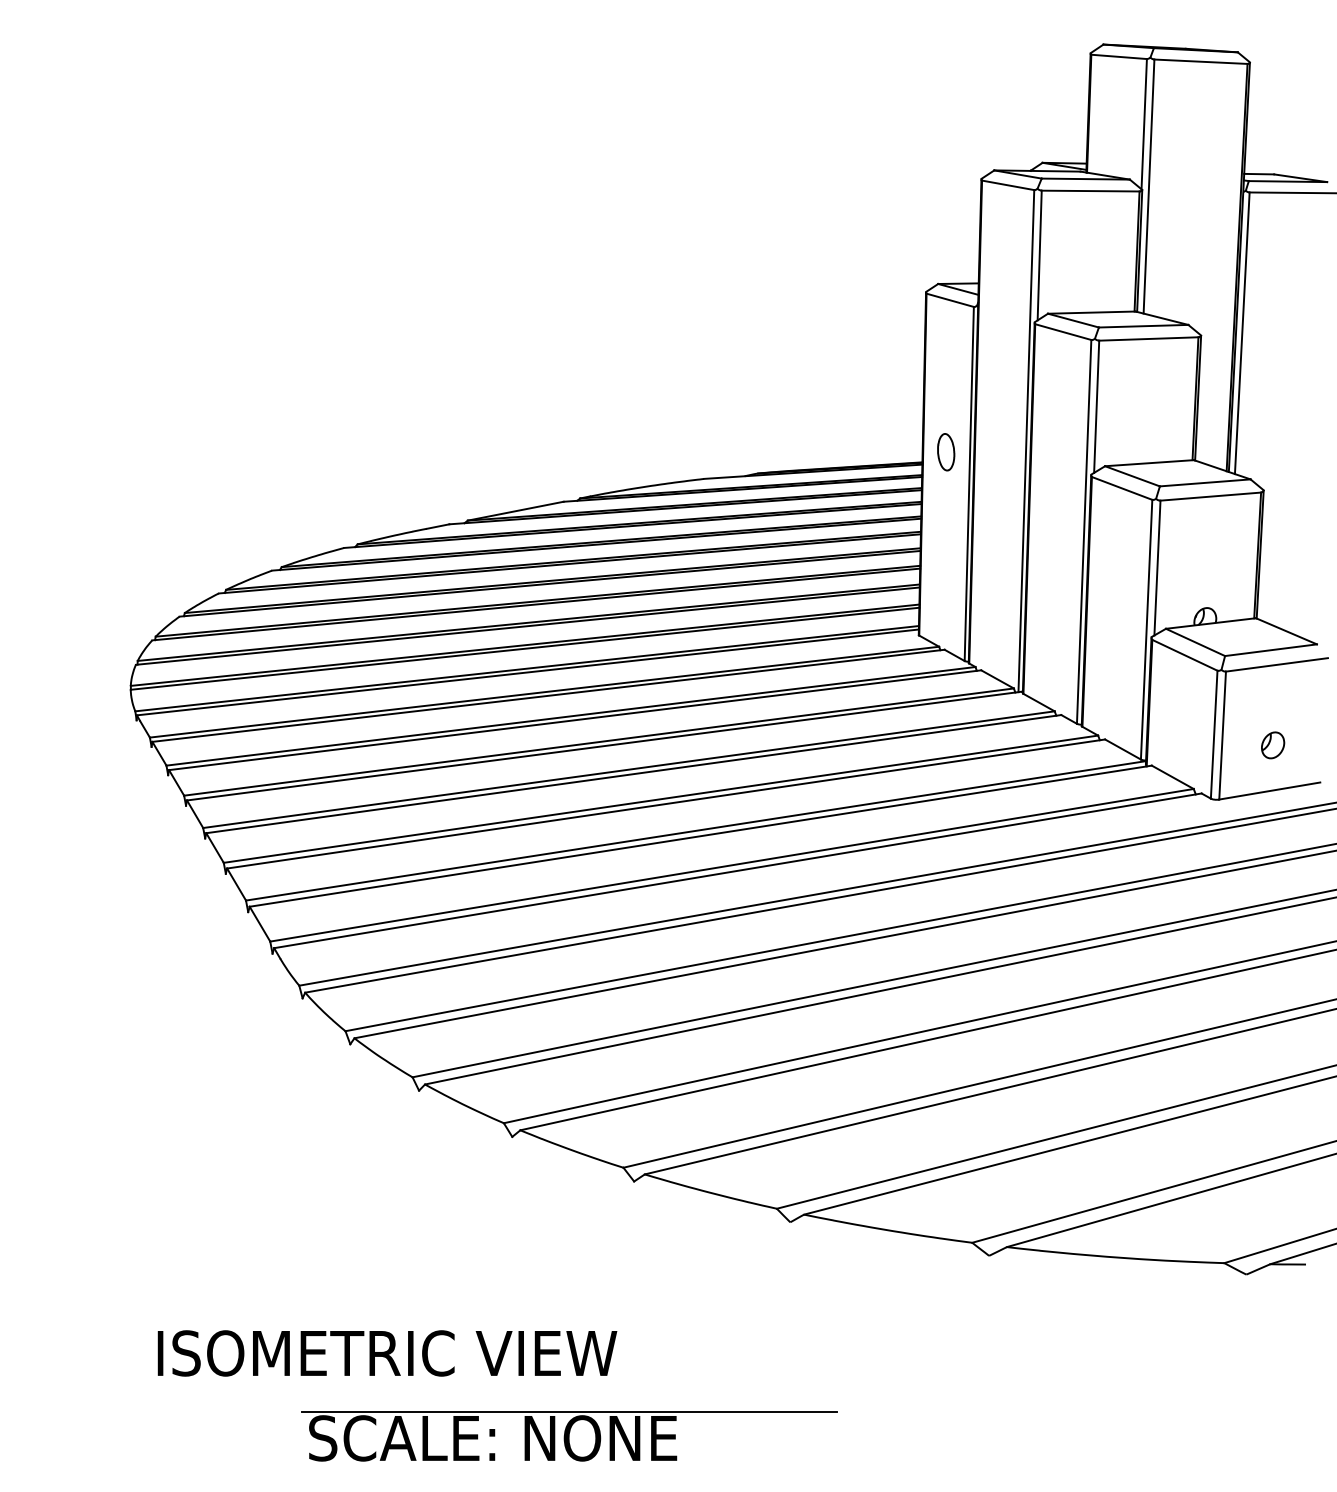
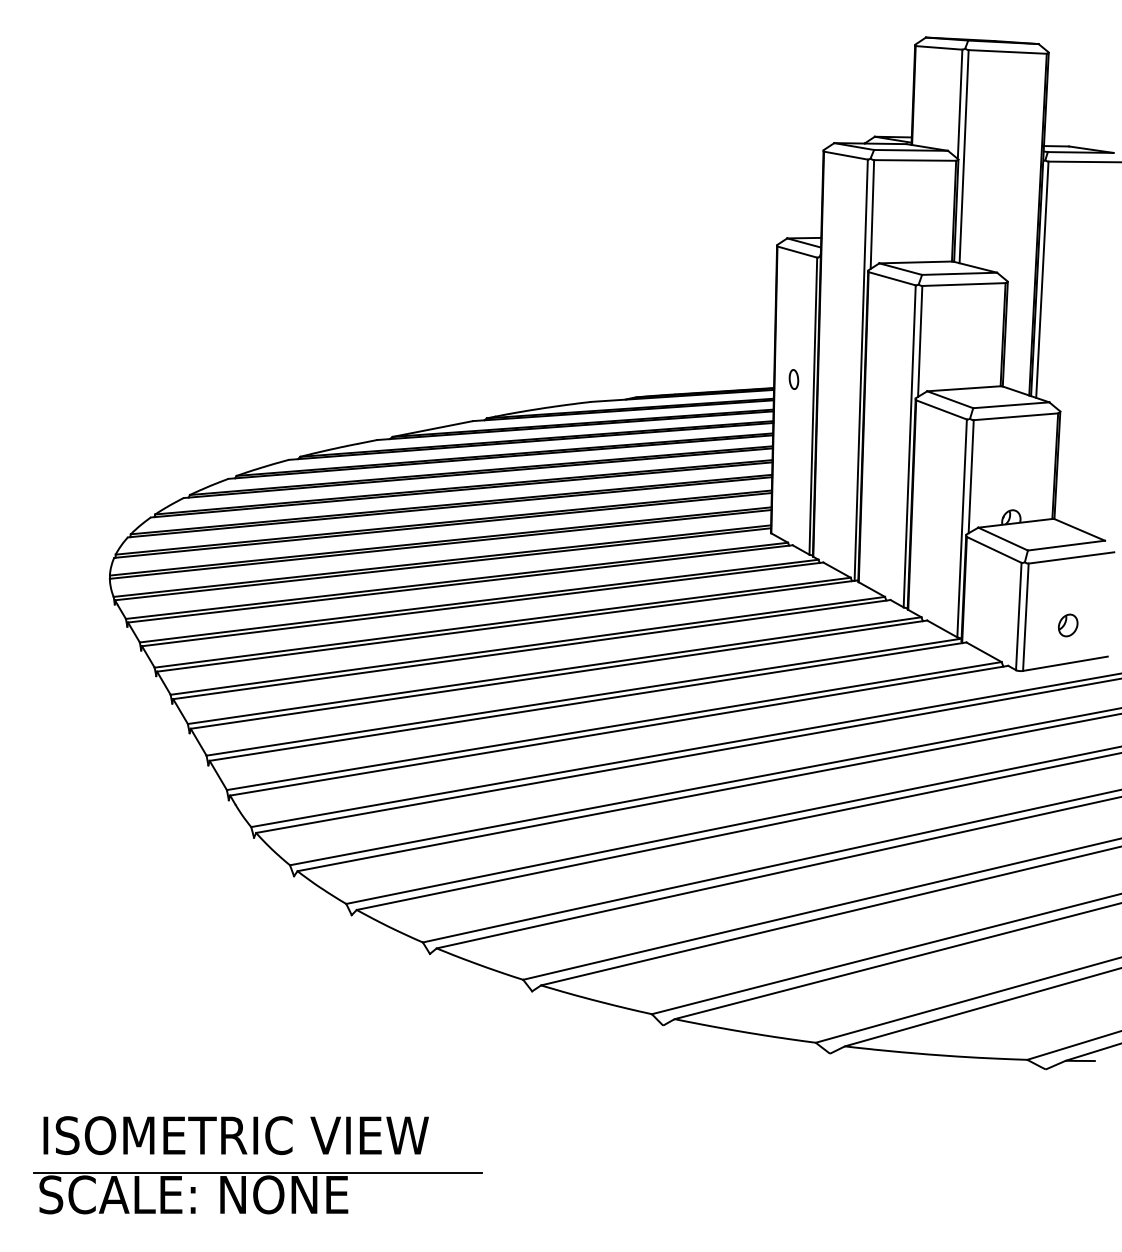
part: (945, 452) -> (793, 379), size x0.62
text: (386, 1353) -> (235, 1135), moved
part: (568, 1436) -> (257, 1193), moved

